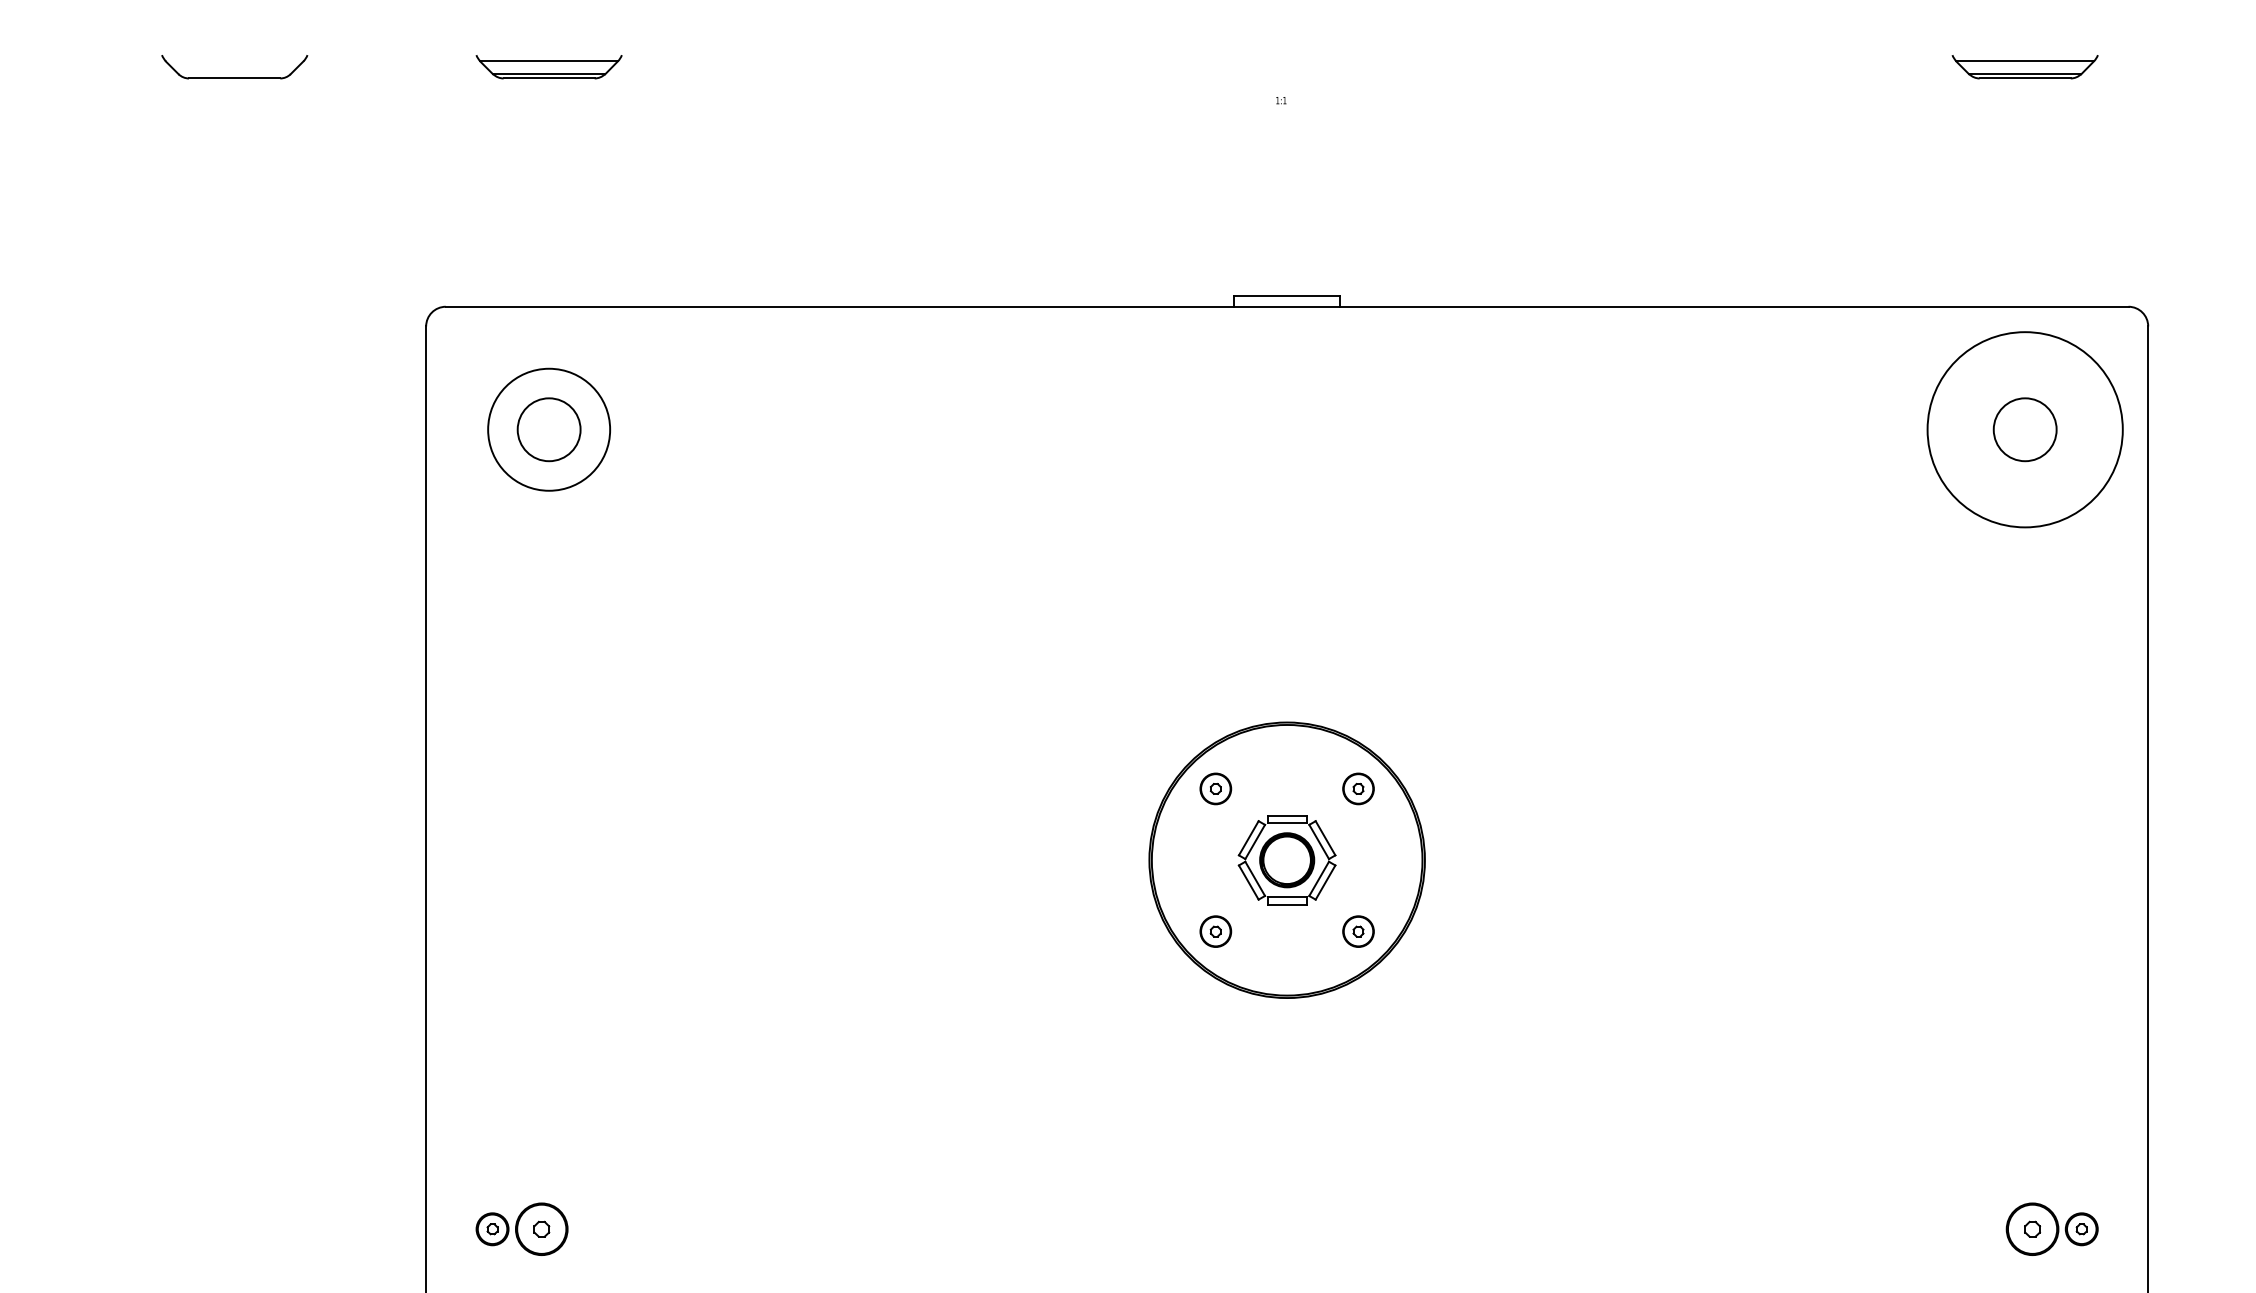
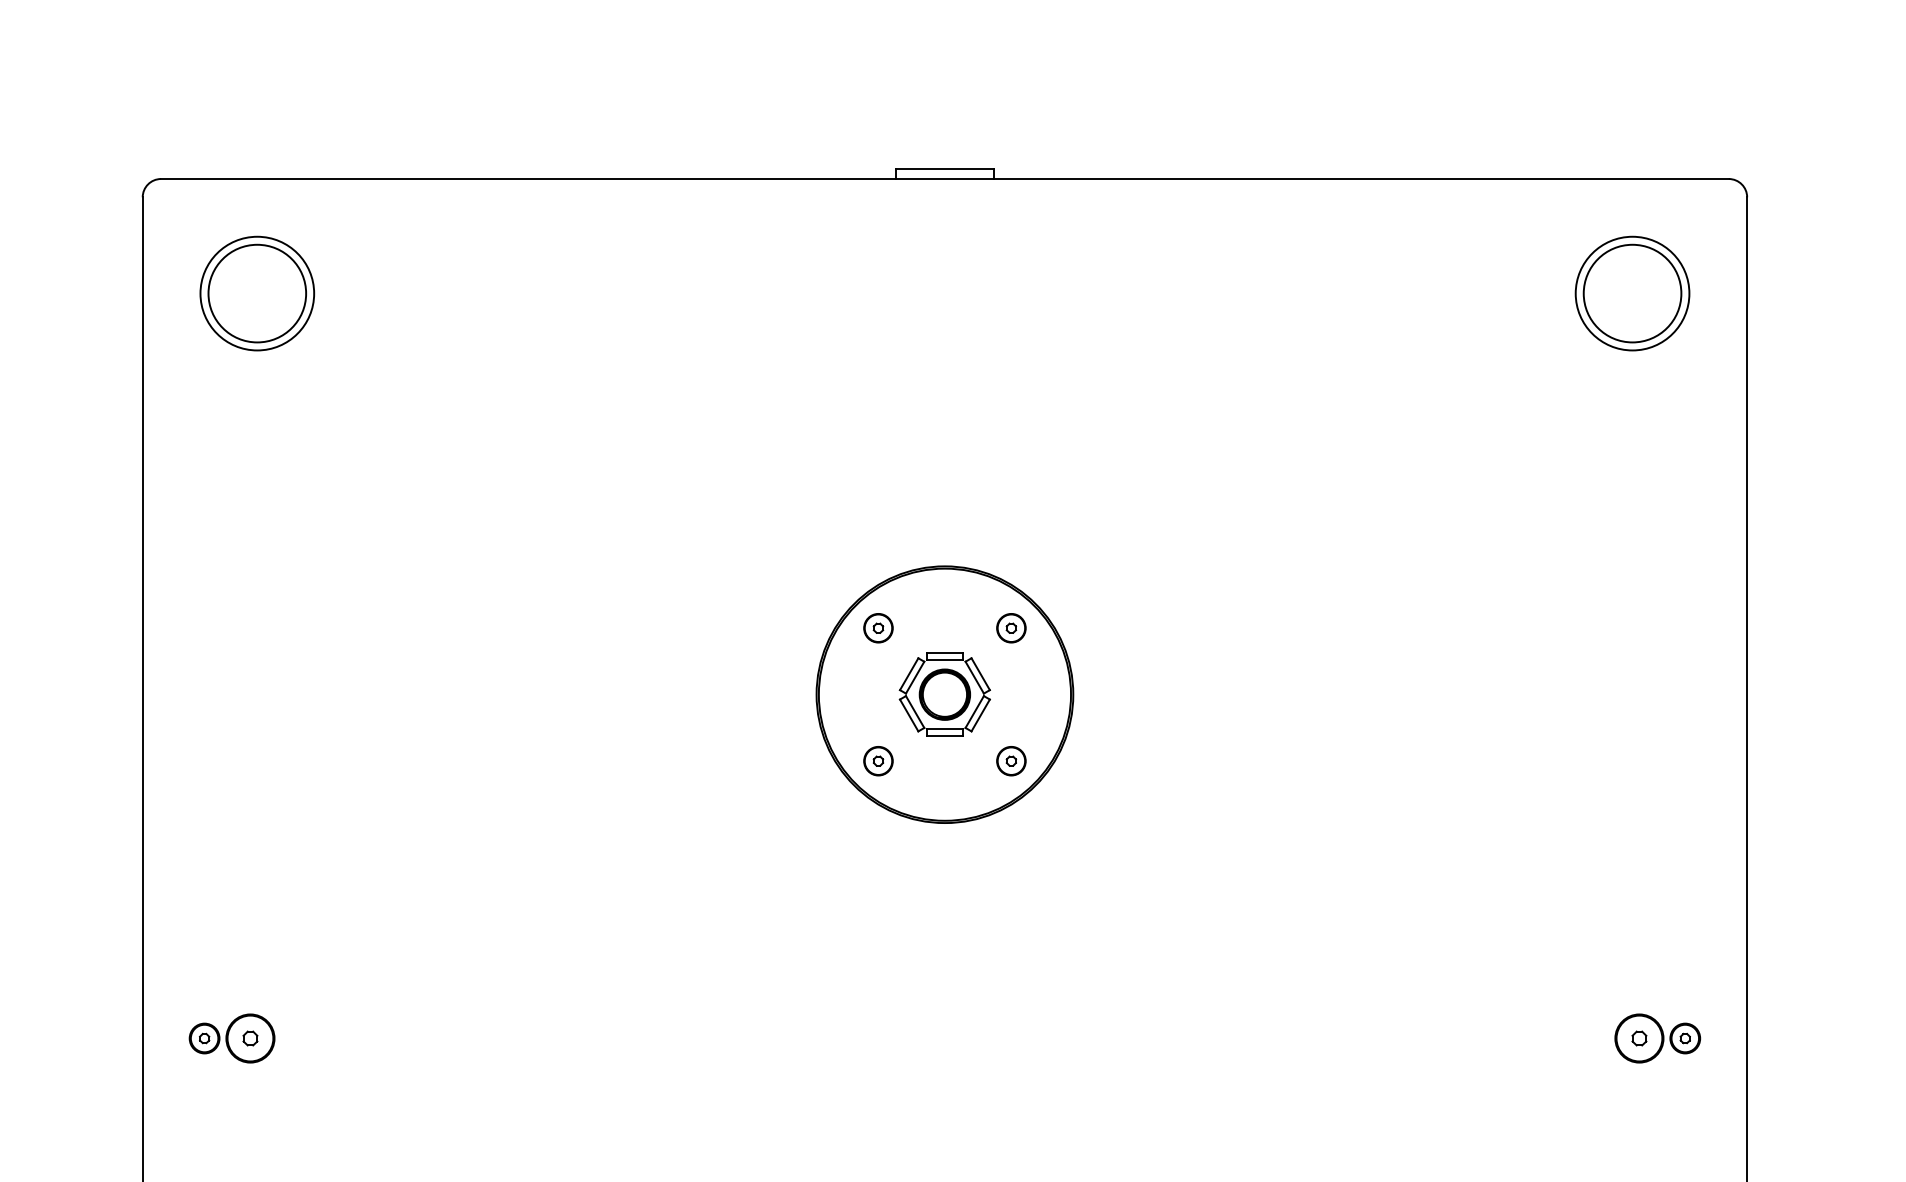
circle: (548, 429) -> (256, 293), size x1.67
circle: (2024, 429) -> (1631, 293), size x1.67
circle: (2025, 429) -> (1632, 293), size x0.62

